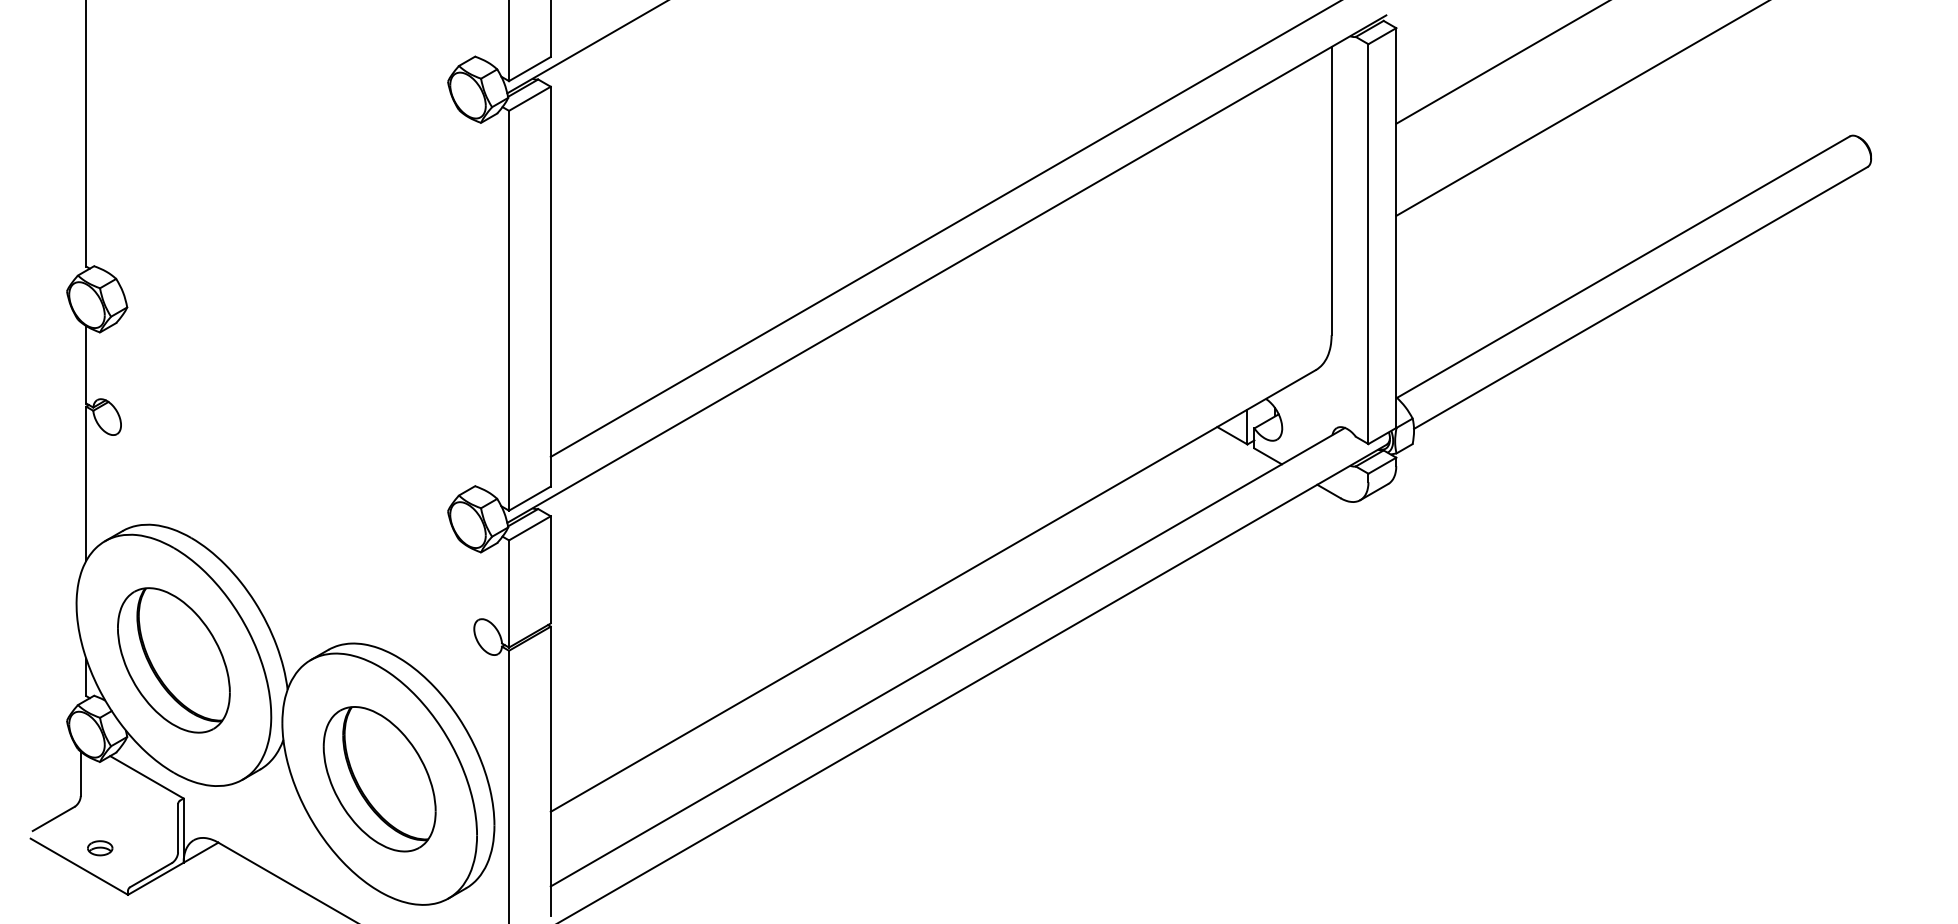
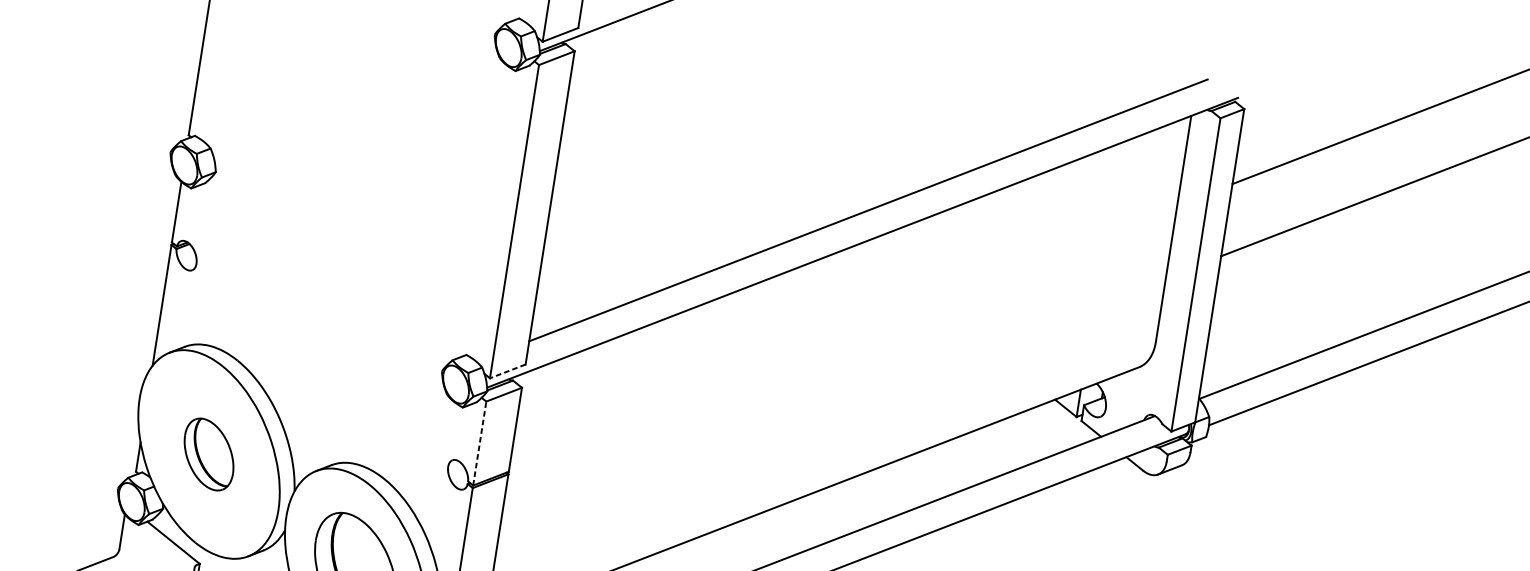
line: (529, 498) -> (507, 371), solid -> dashed
line: (509, 593) -> (480, 443), solid -> dashed
part: (173, 660) -> (208, 454), size x0.6

